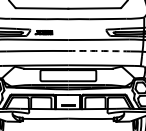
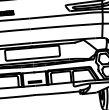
arc: (99, 51) -> (60, 27), dashed -> solid

